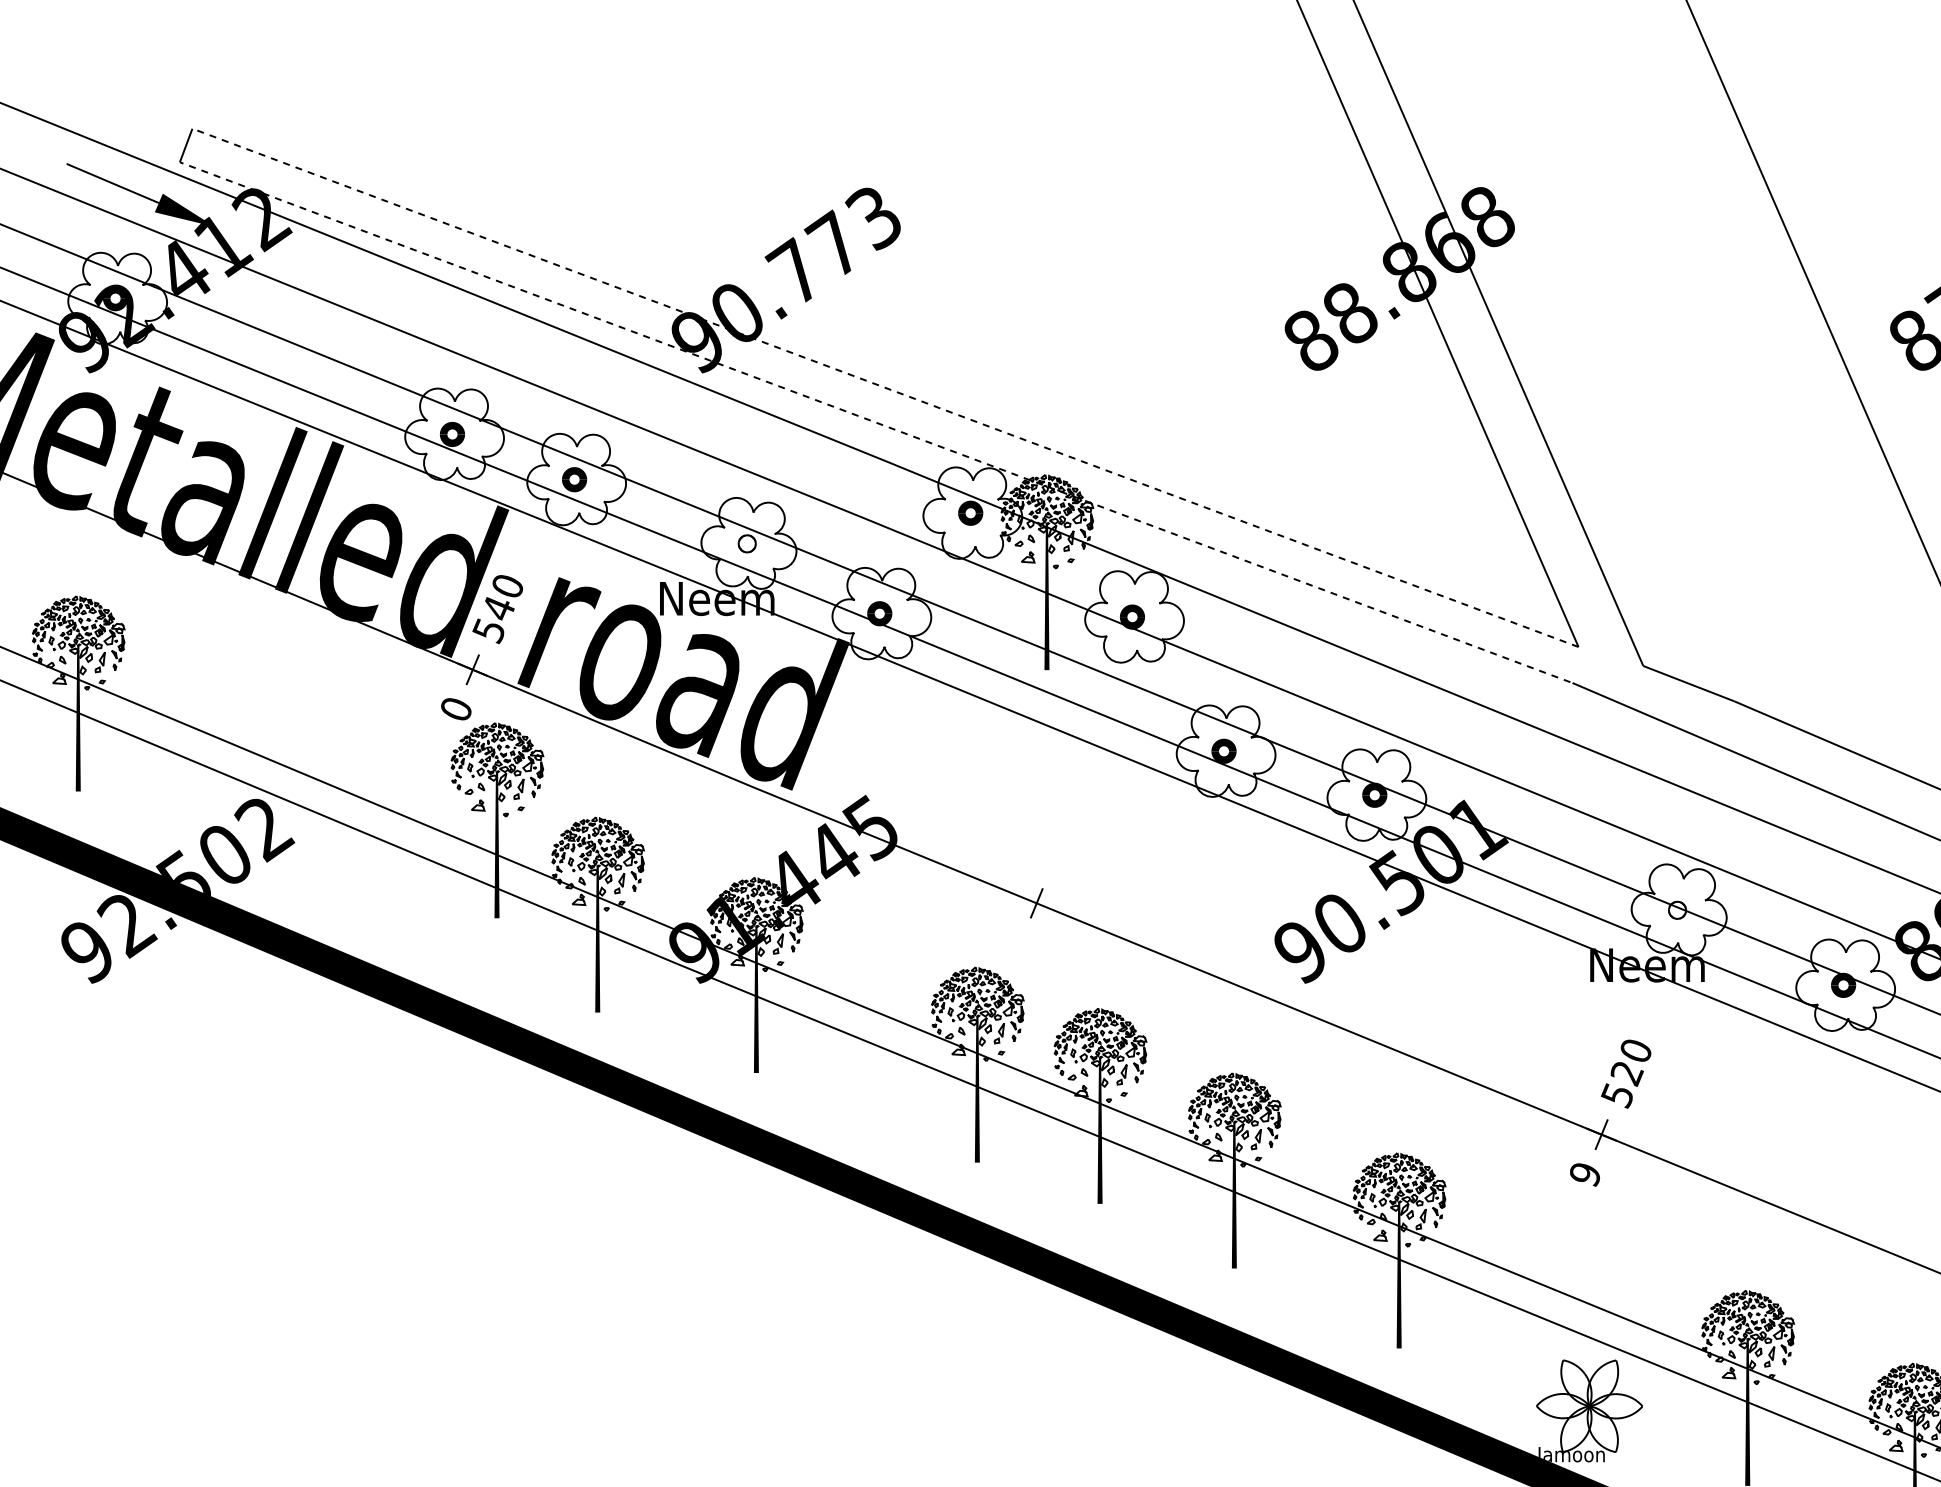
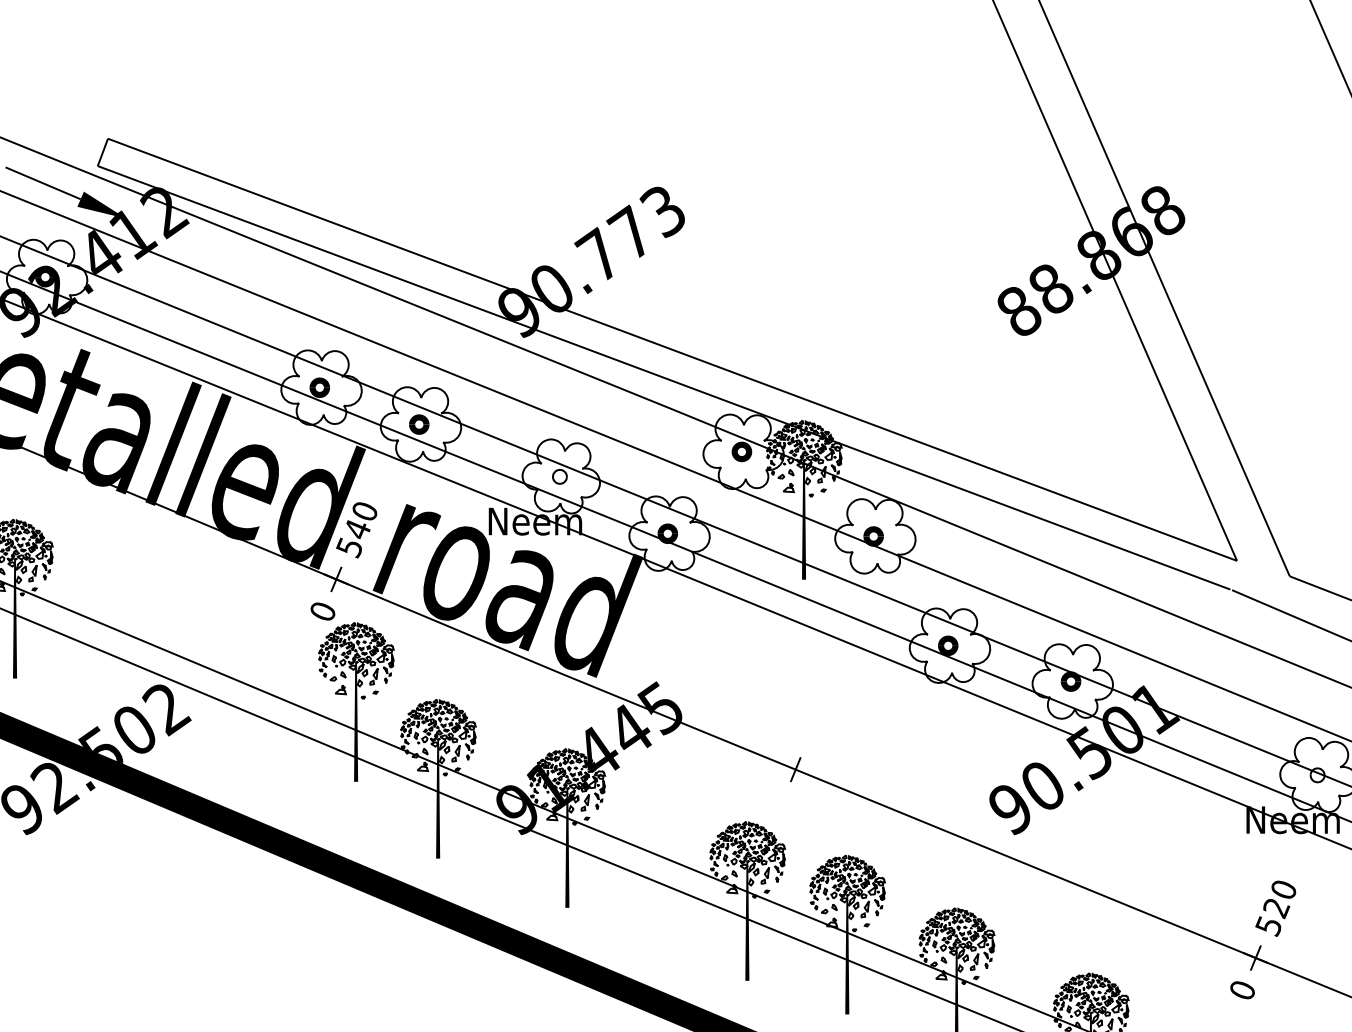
line: (885, 387) -> (672, 349), dashed -> solid
line: (874, 422) -> (663, 378), dashed -> solid
text: (1585, 1174) -> (1242, 990), 9 -> 0

